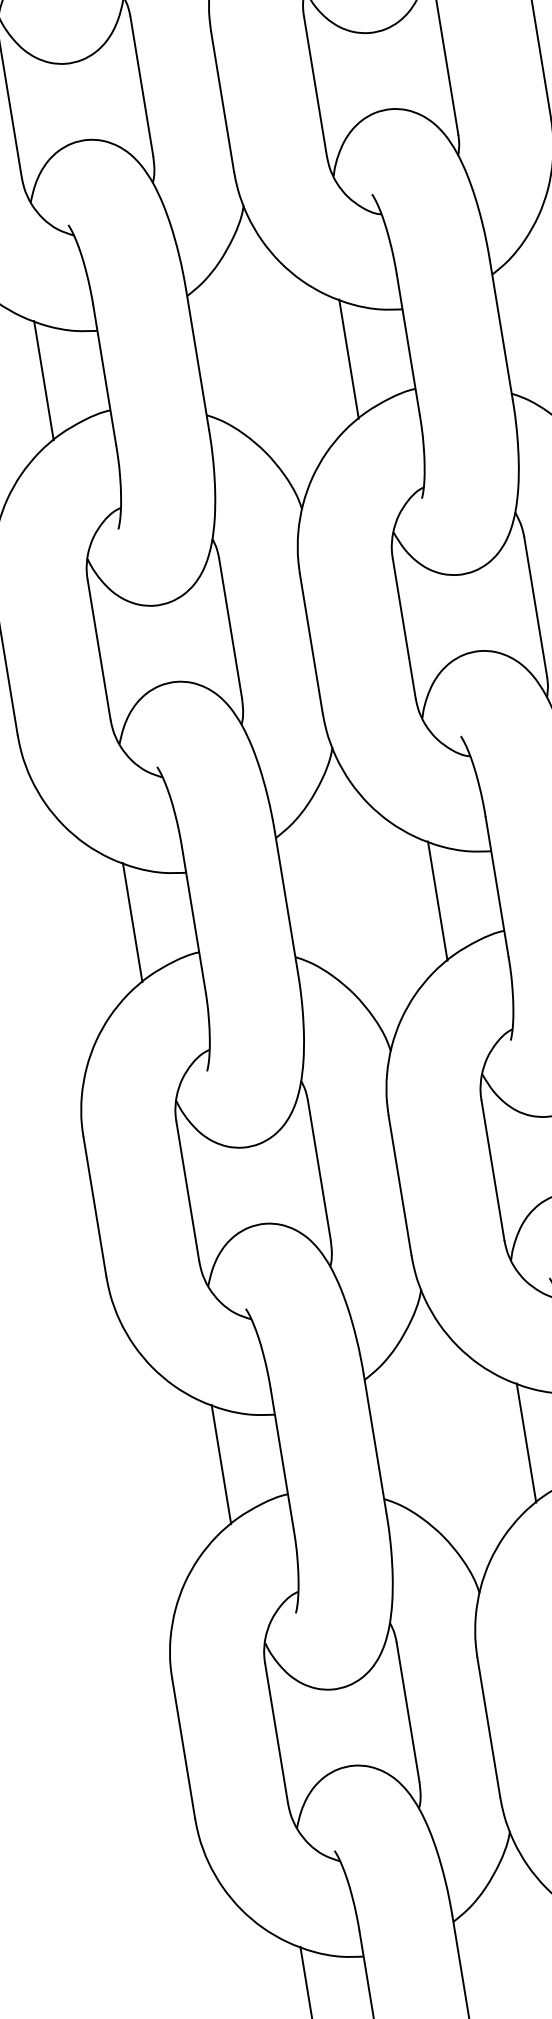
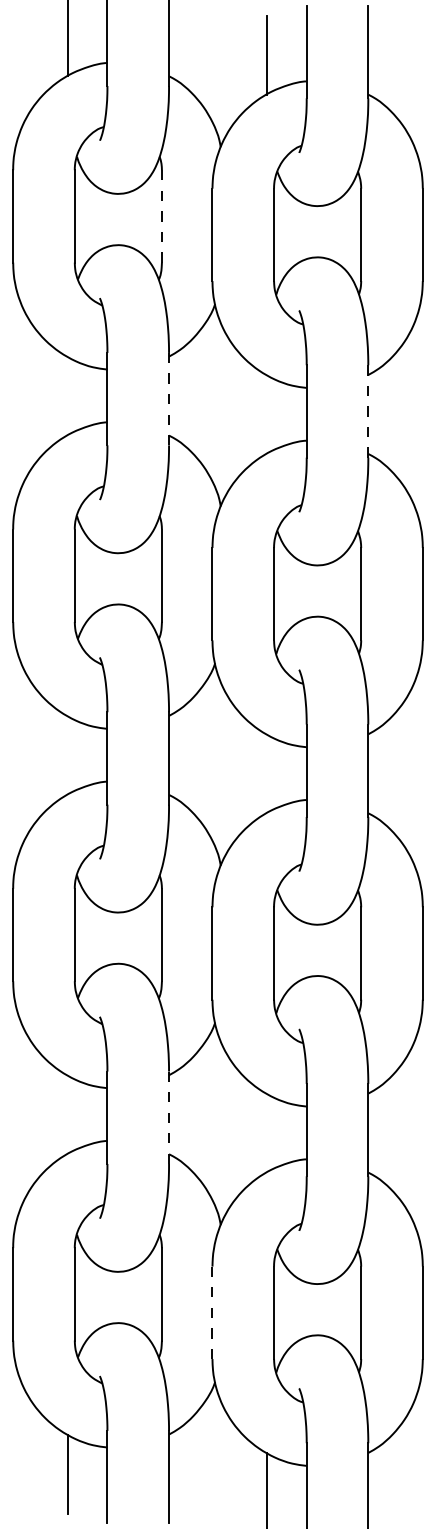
line: (141, 86) -> (161, 216), solid -> dashed
line: (501, 328) -> (368, 410), solid -> dashed
line: (198, 359) -> (169, 398), solid -> dashed
line: (348, 359) -> (266, 414), removed
line: (43, 379) -> (67, 395), removed
line: (437, 900) -> (266, 773), removed
line: (132, 921) -> (67, 754), removed
line: (525, 1442) -> (266, 1132), removed
line: (375, 1443) -> (169, 1117), solid -> dashed
line: (221, 1464) -> (67, 1114), removed
line: (489, 1728) -> (212, 1313), solid -> dashed

